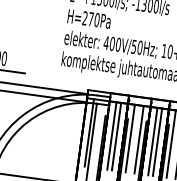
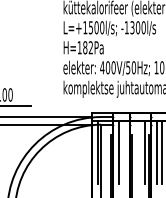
text: (91, 19) -> (85, 47), H=270Pa -> H=182Pa
line: (116, 136) -> (123, 152), removed
line: (130, 138) -> (136, 152), removed

